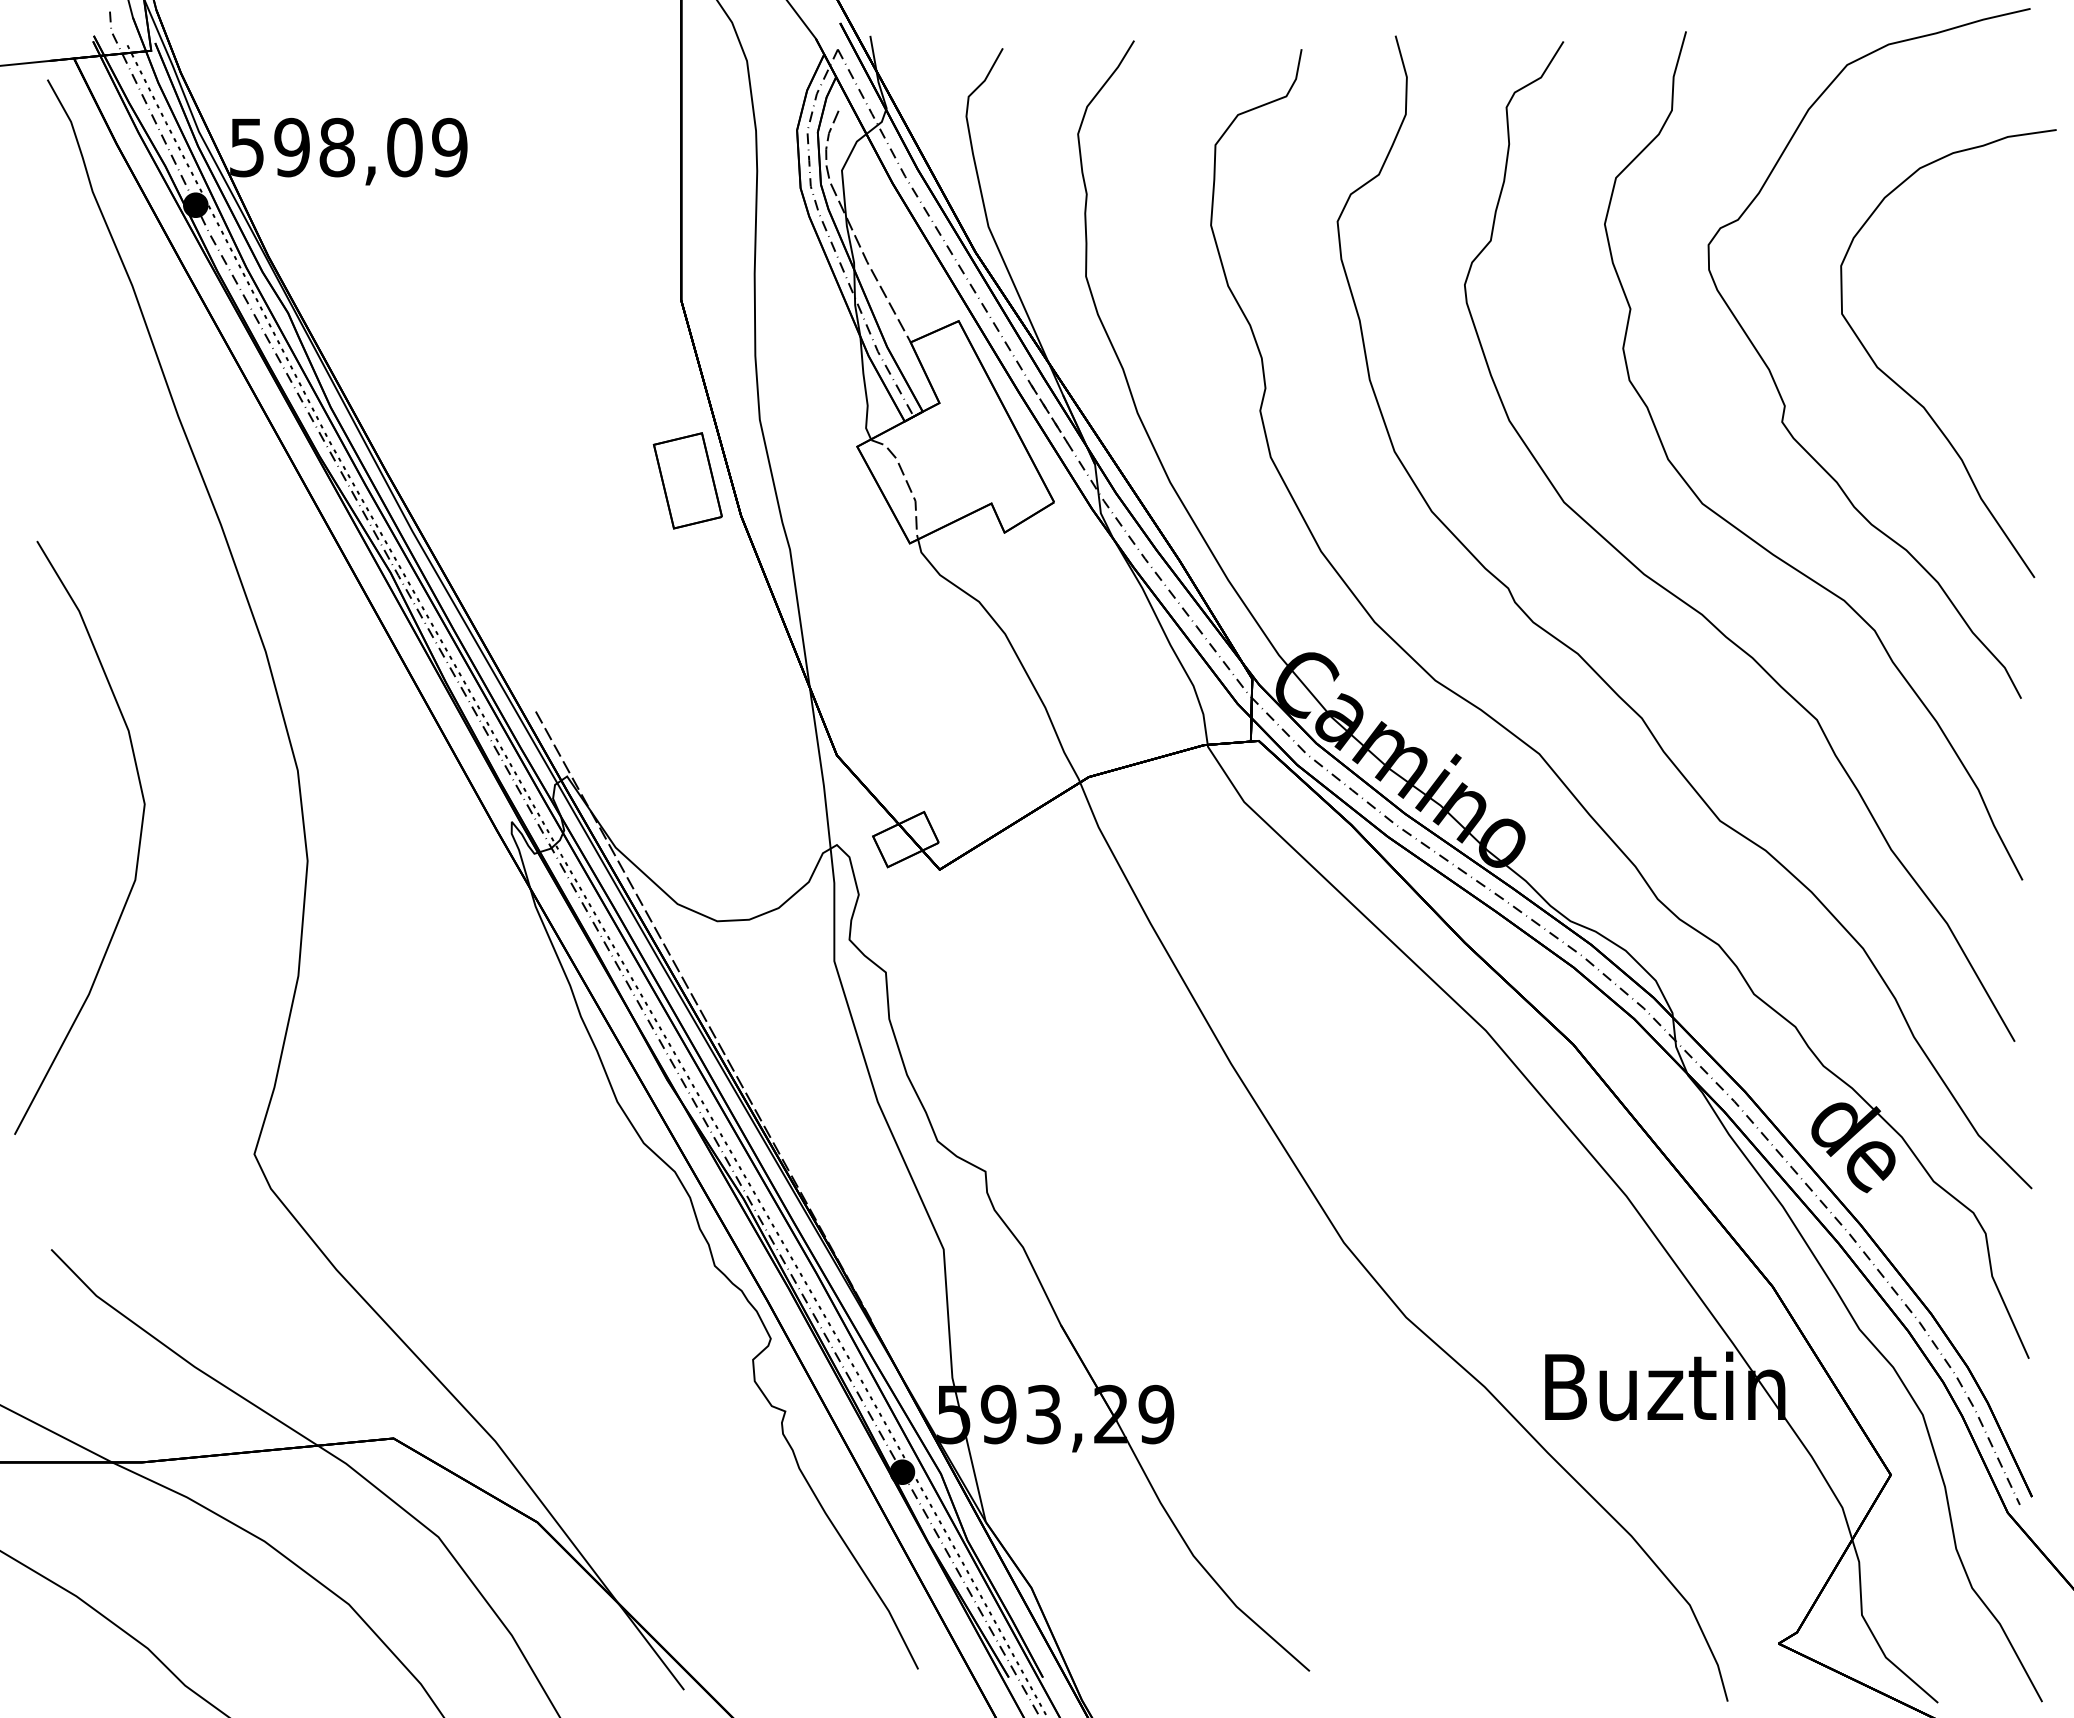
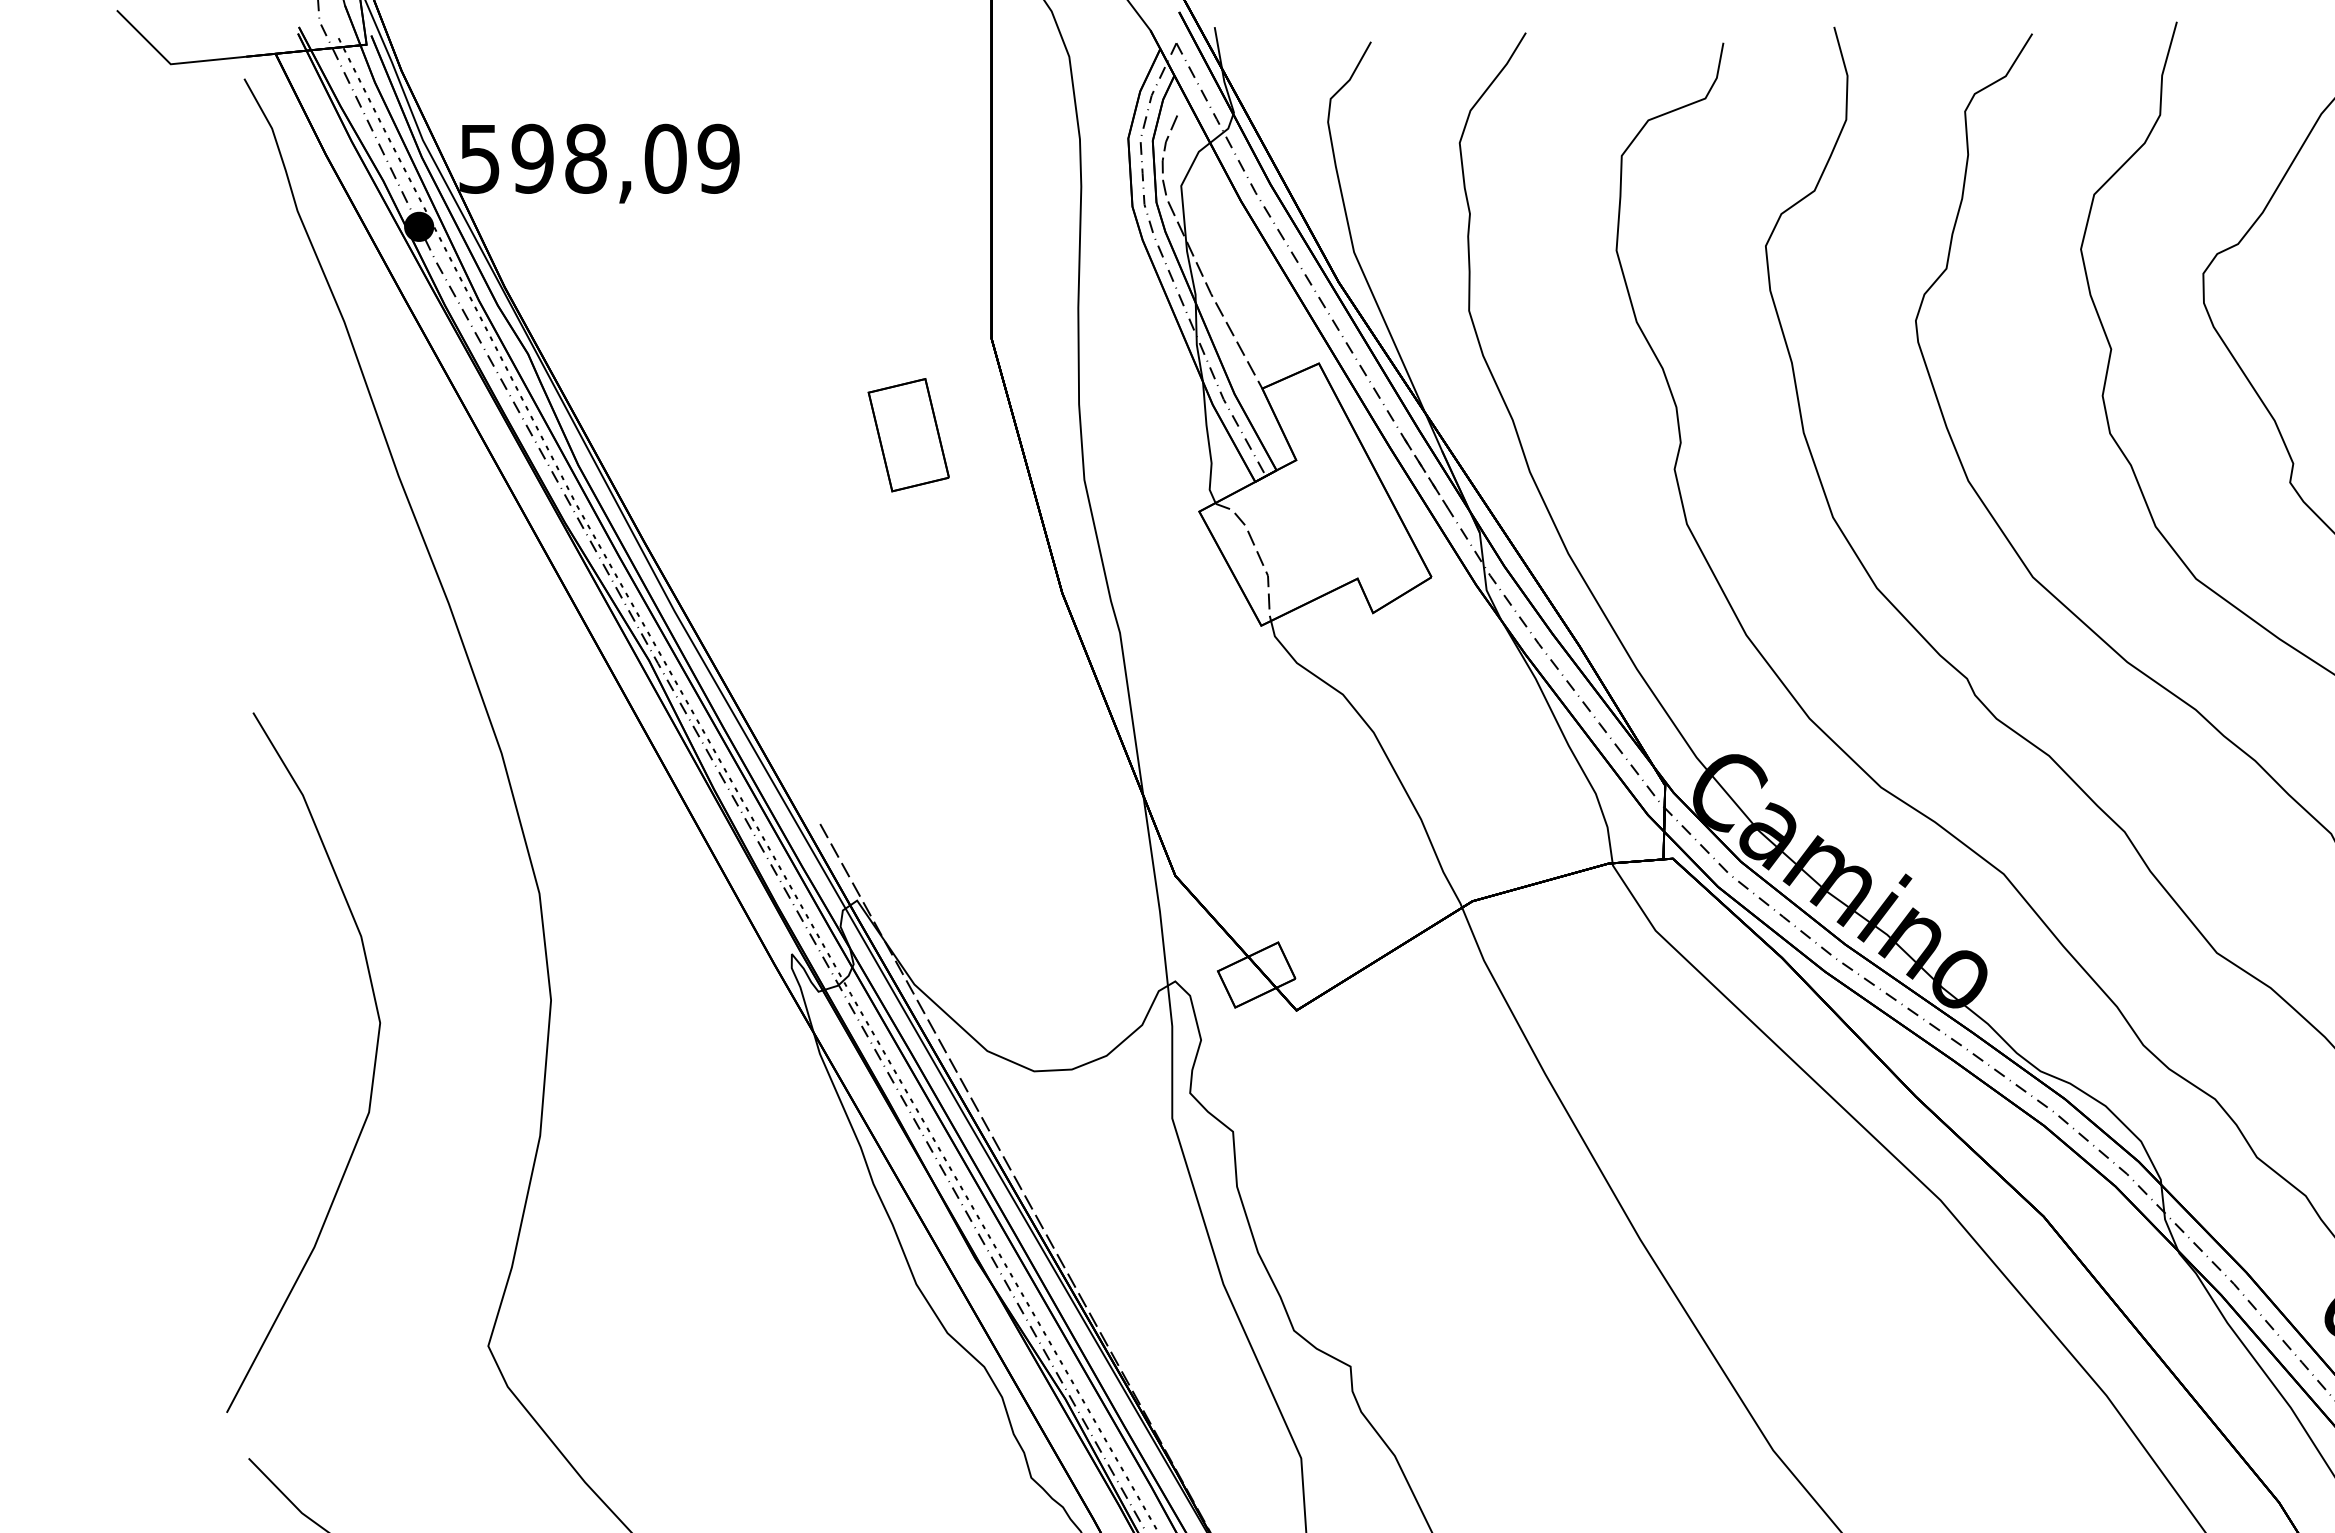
part: (687, 480) -> (908, 434), moved
curve: (138, 844) -> (372, 1070), moved

